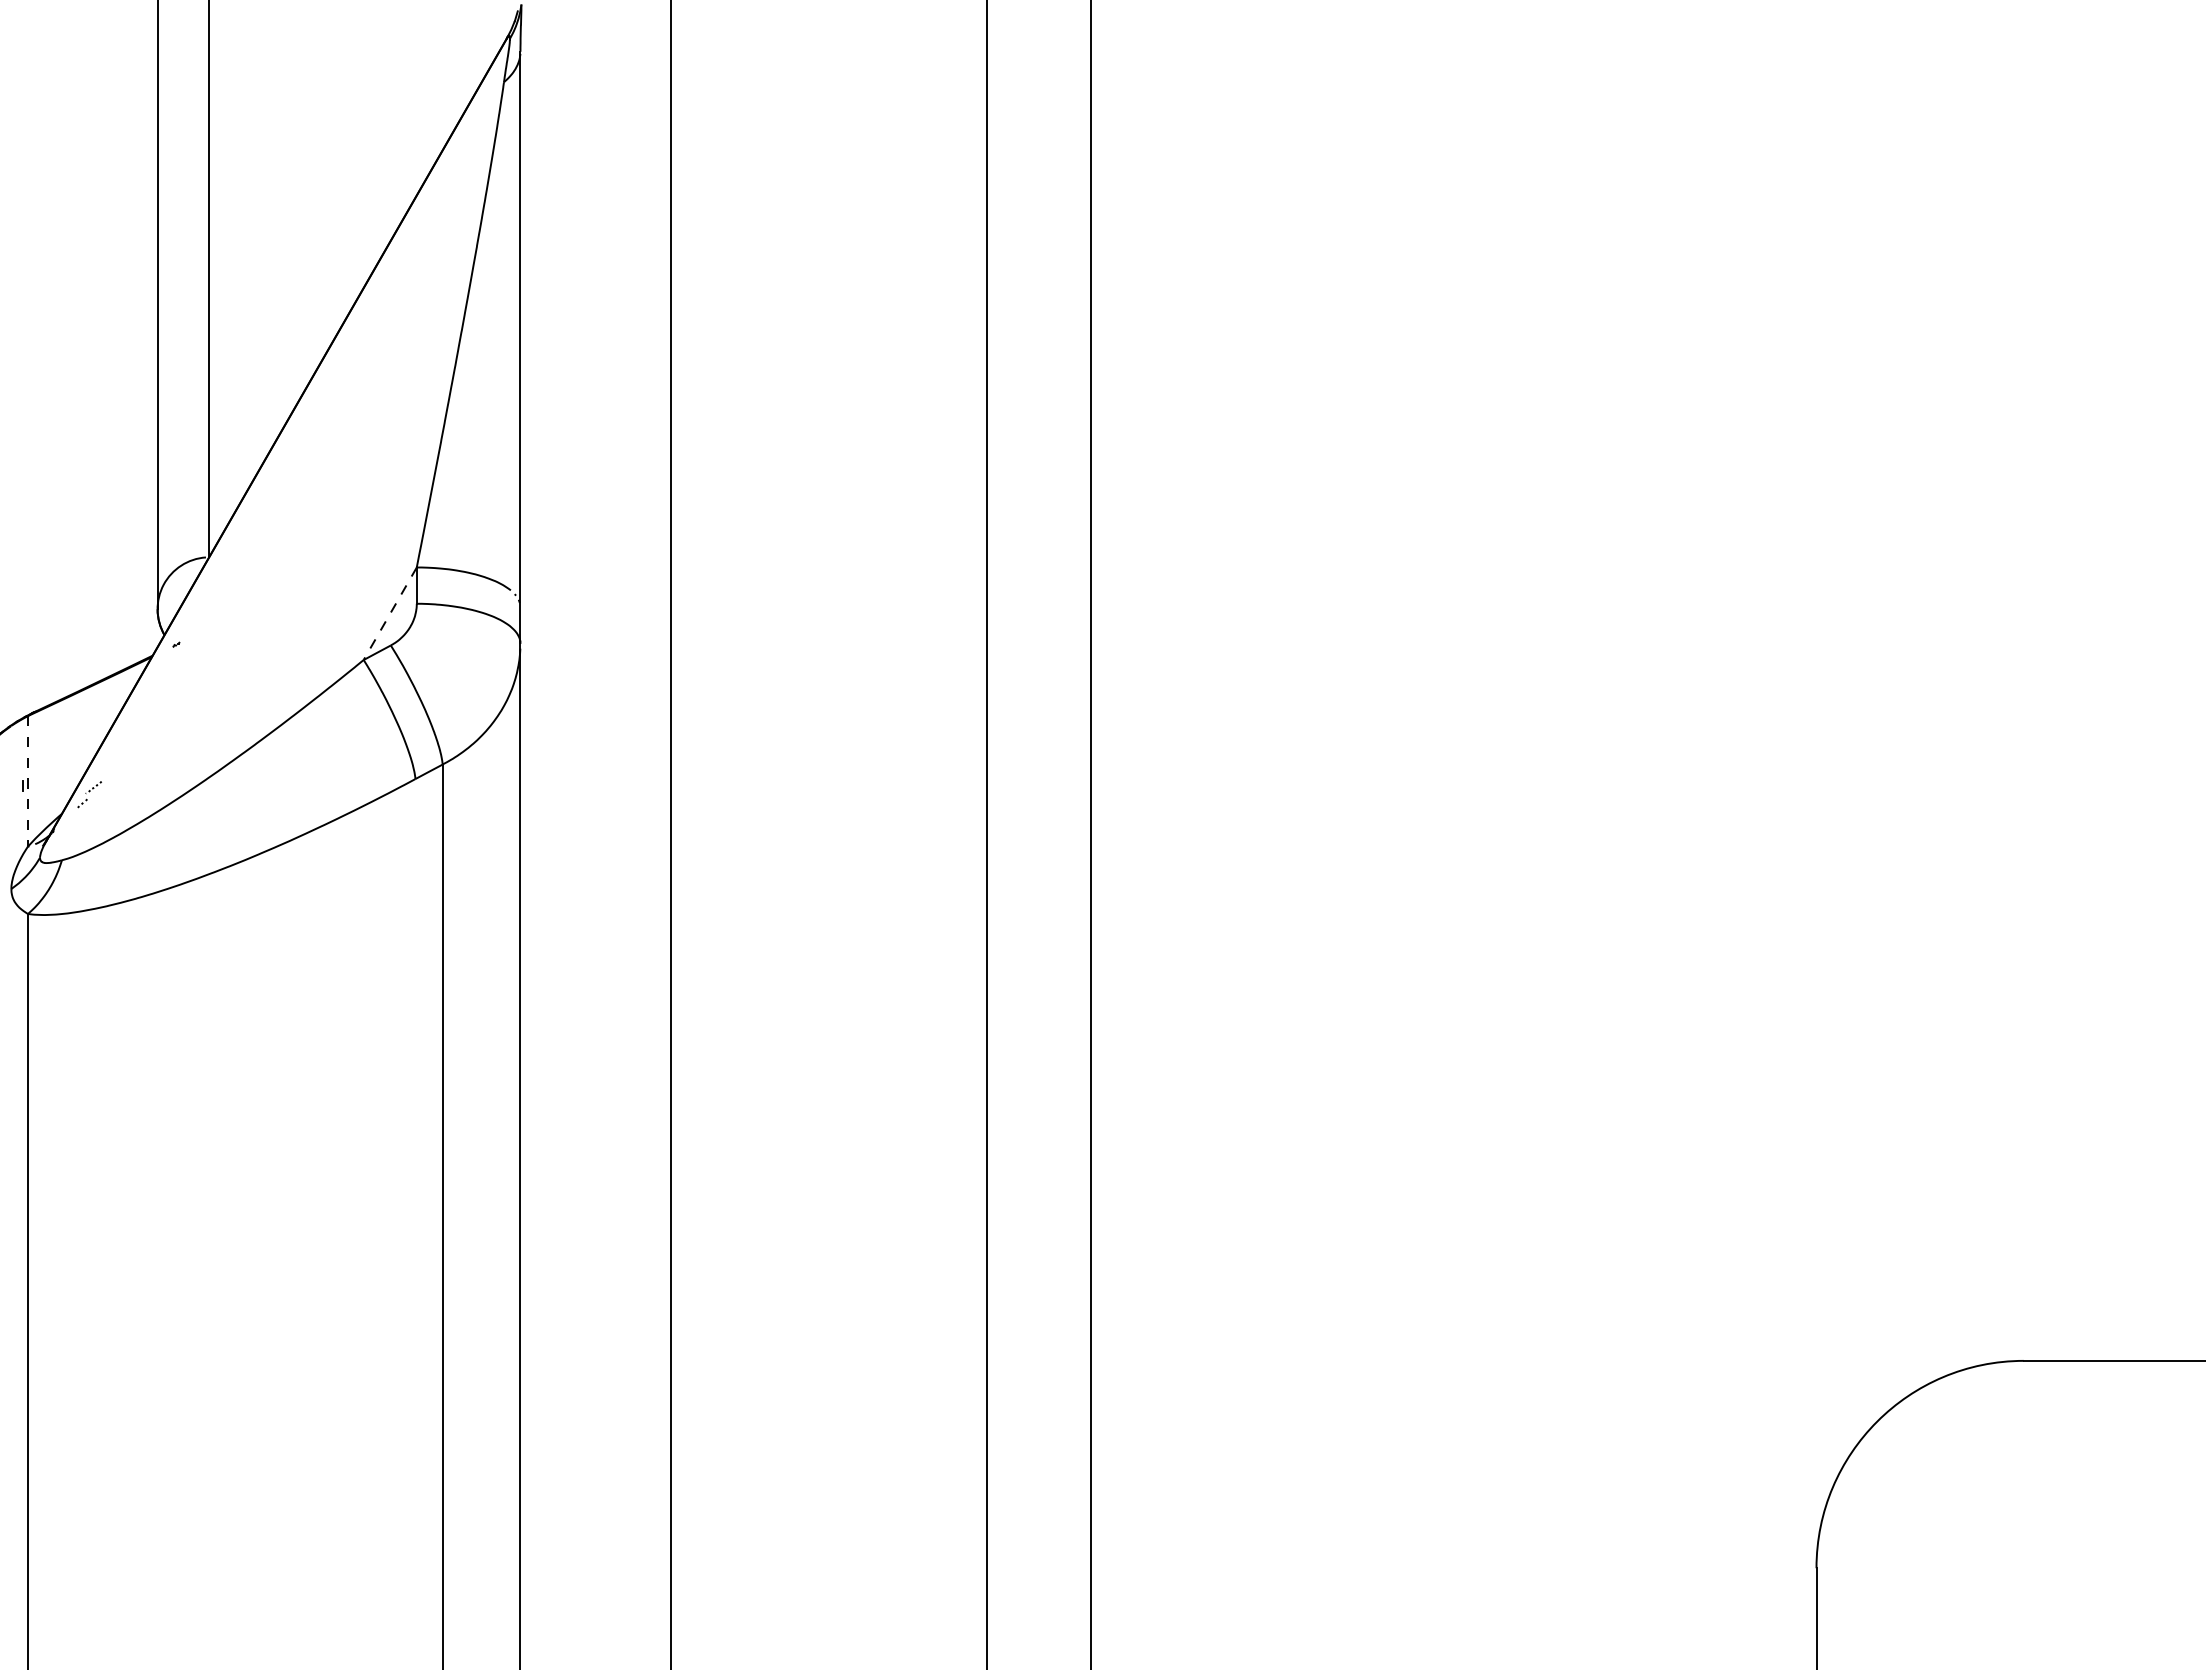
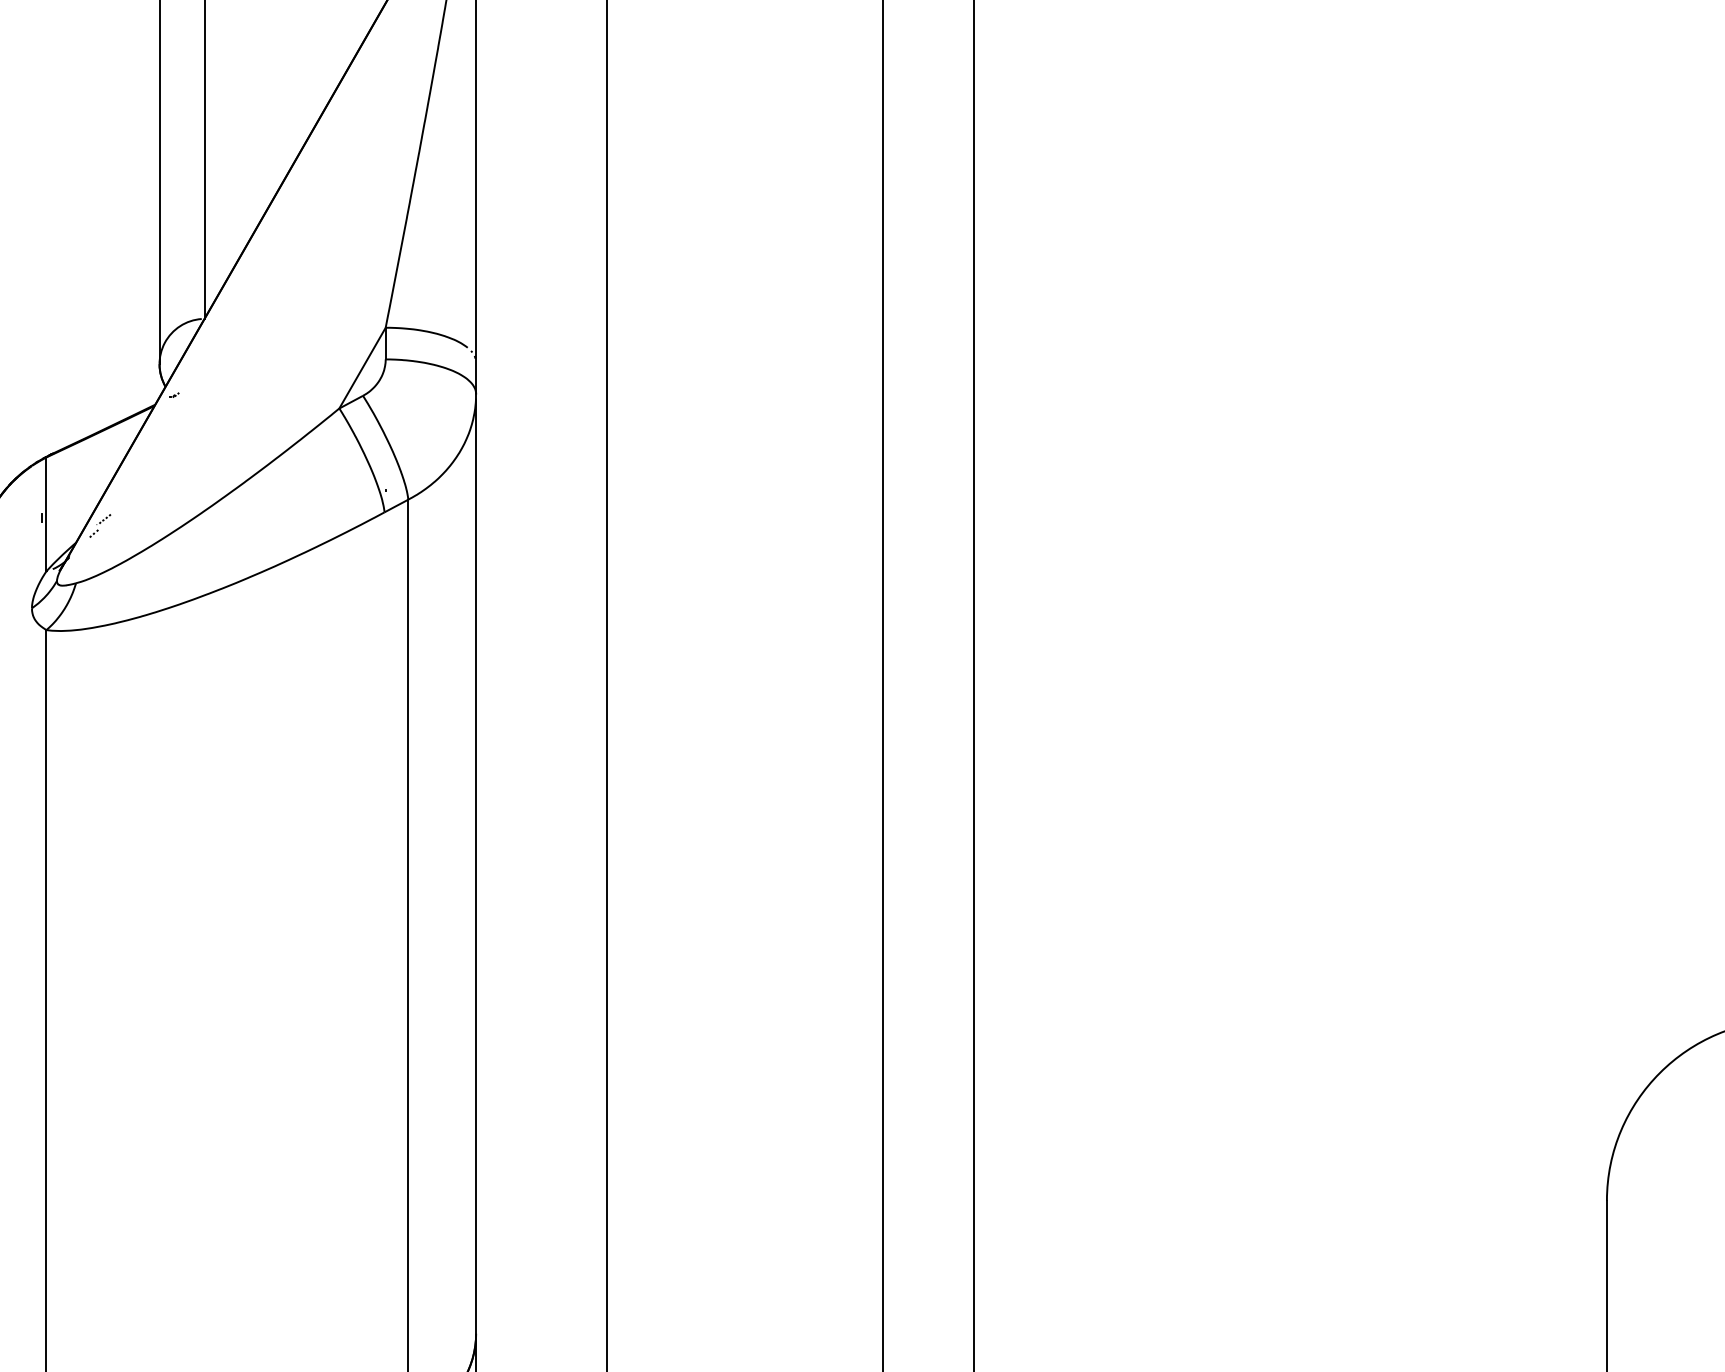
line: (390, 614) -> (362, 368), dashed -> solid
line: (27, 781) -> (46, 514), dashed -> solid

